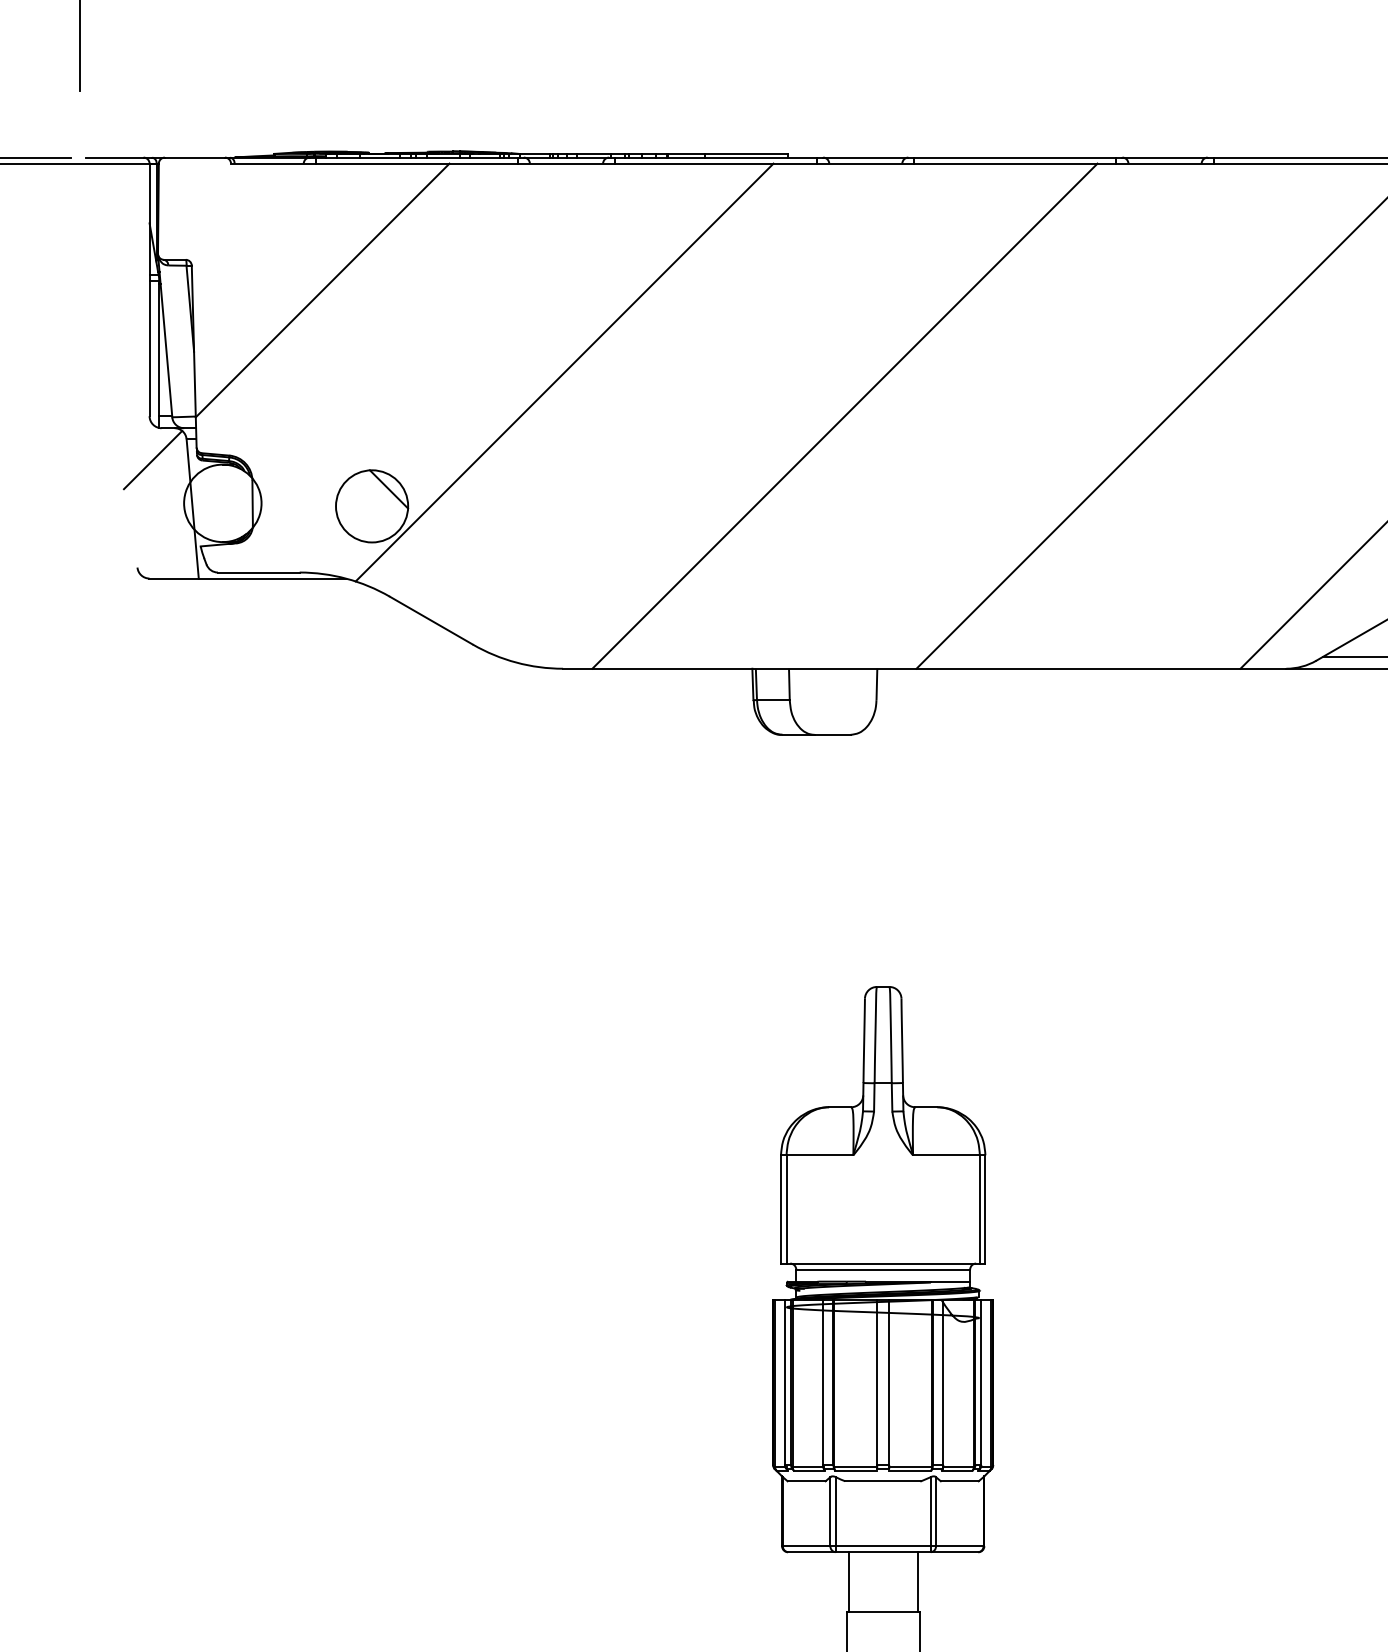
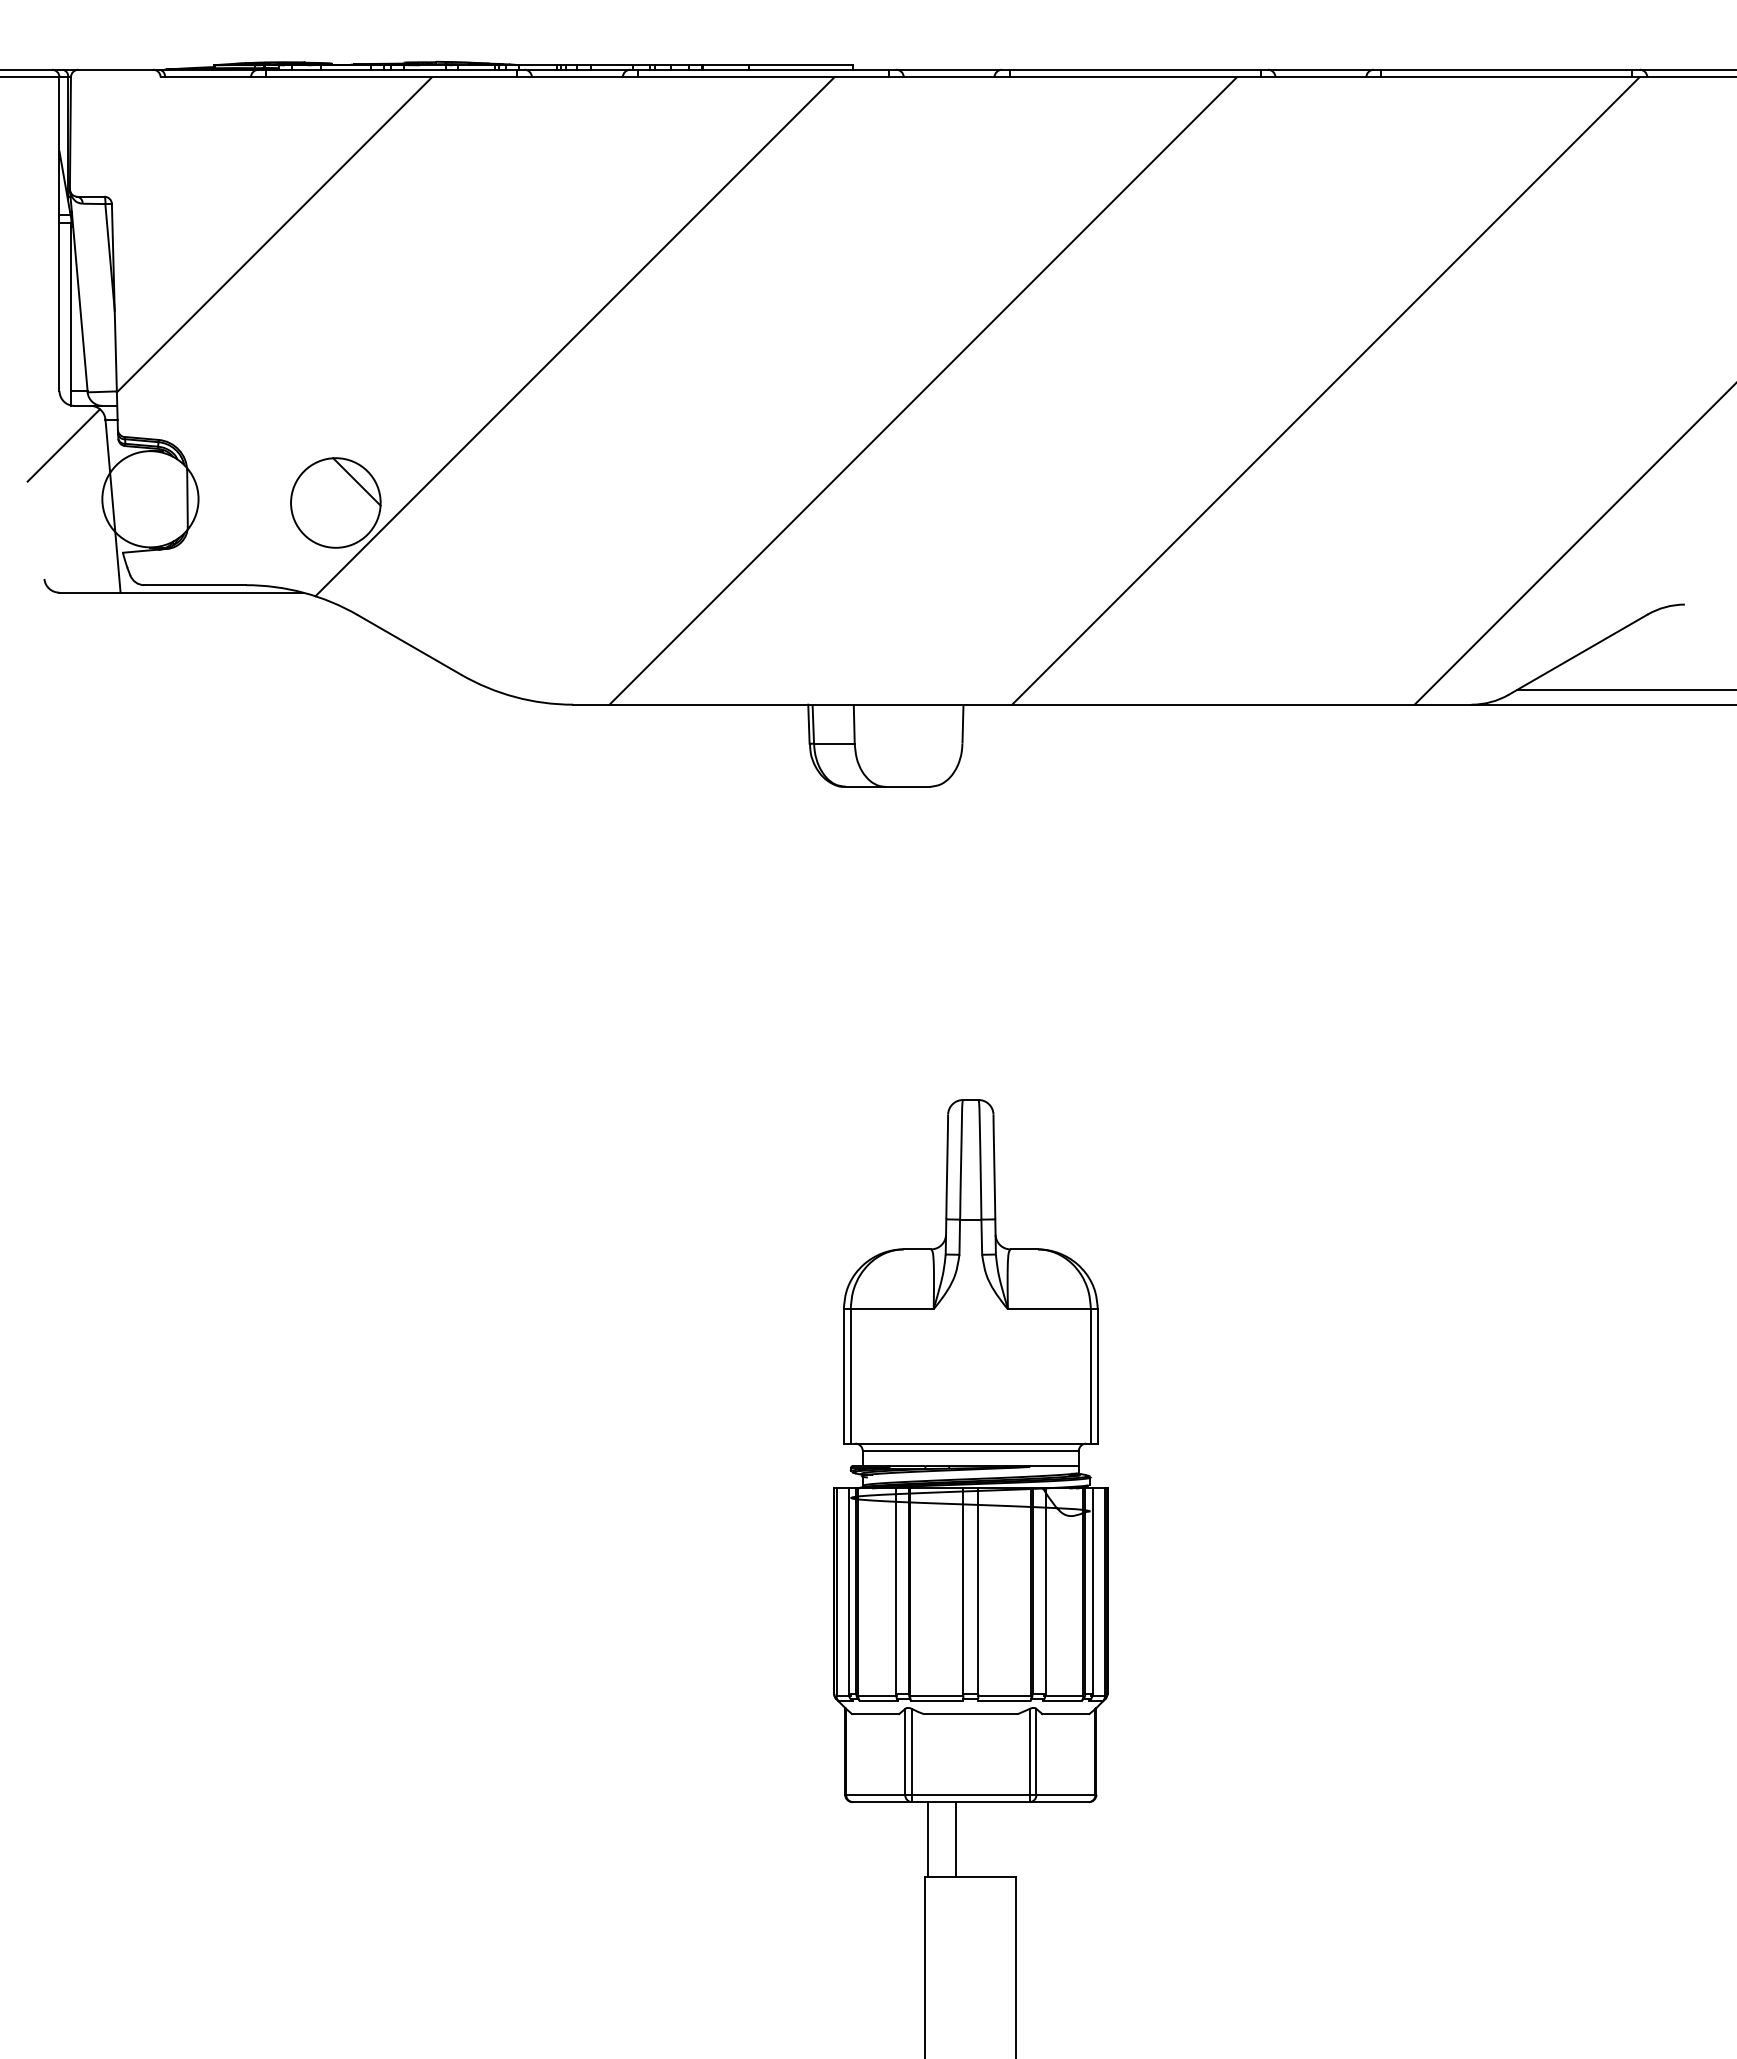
line: (917, 1582) -> (956, 1839), moved

